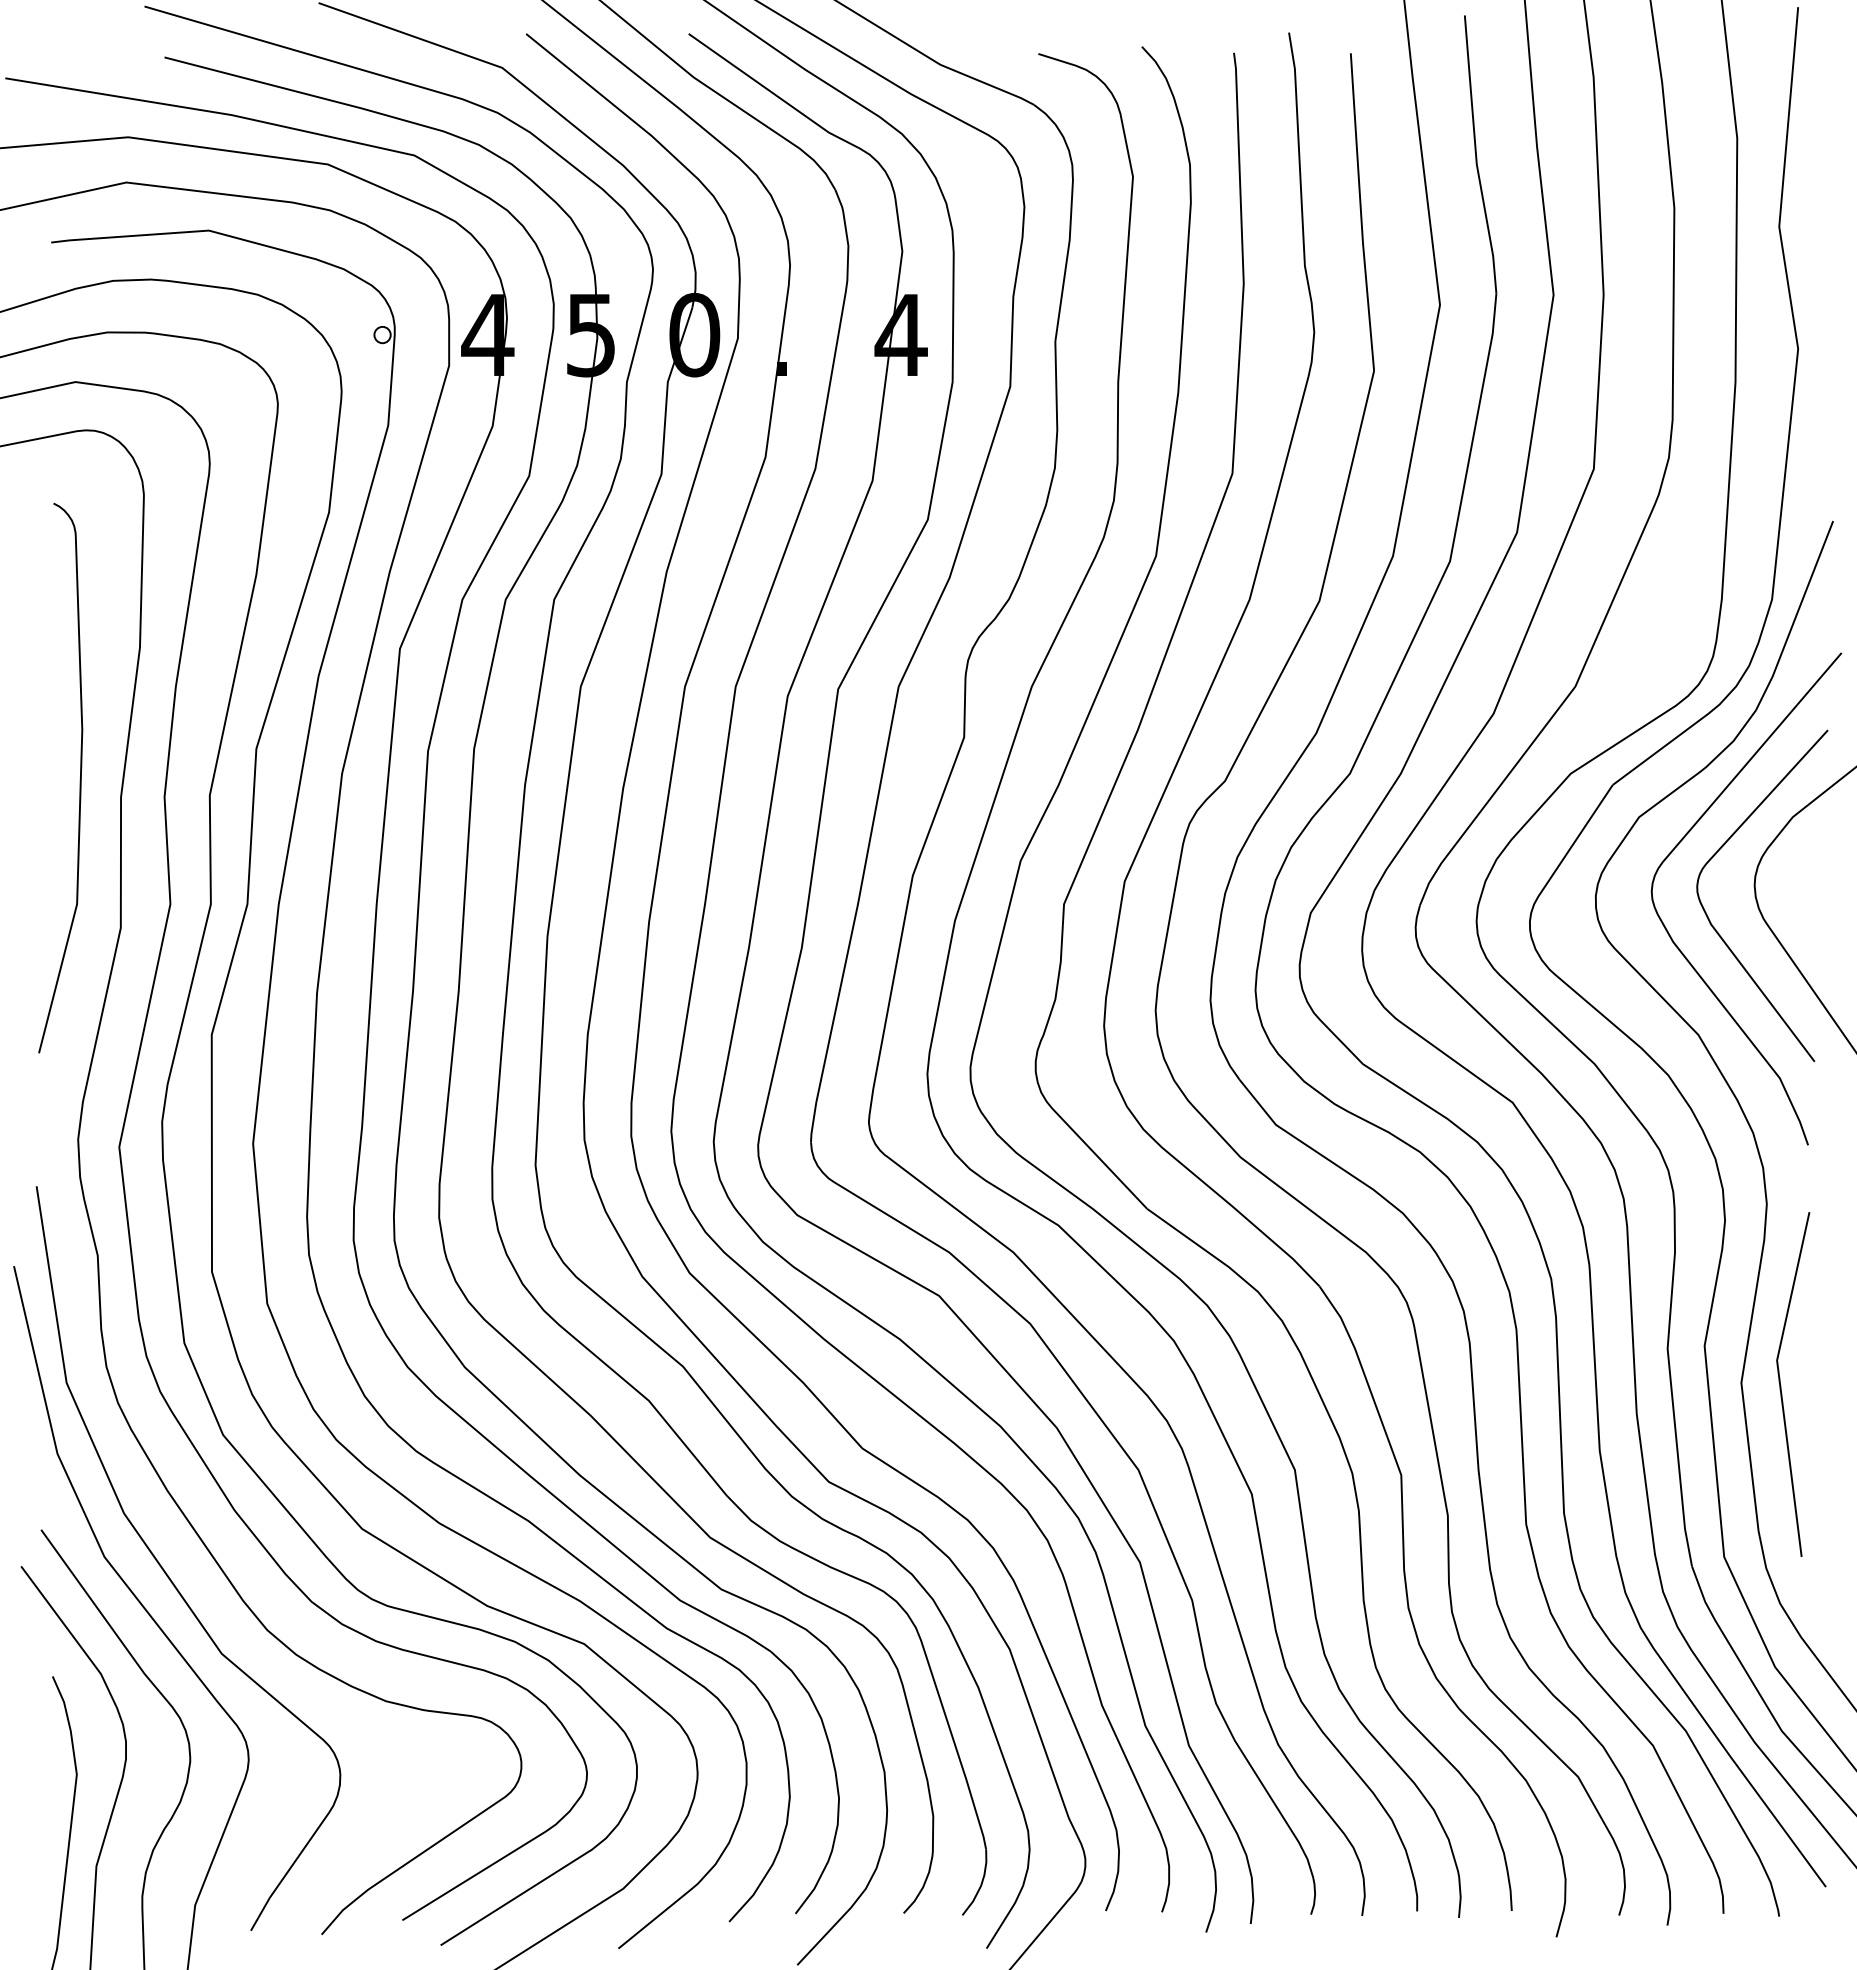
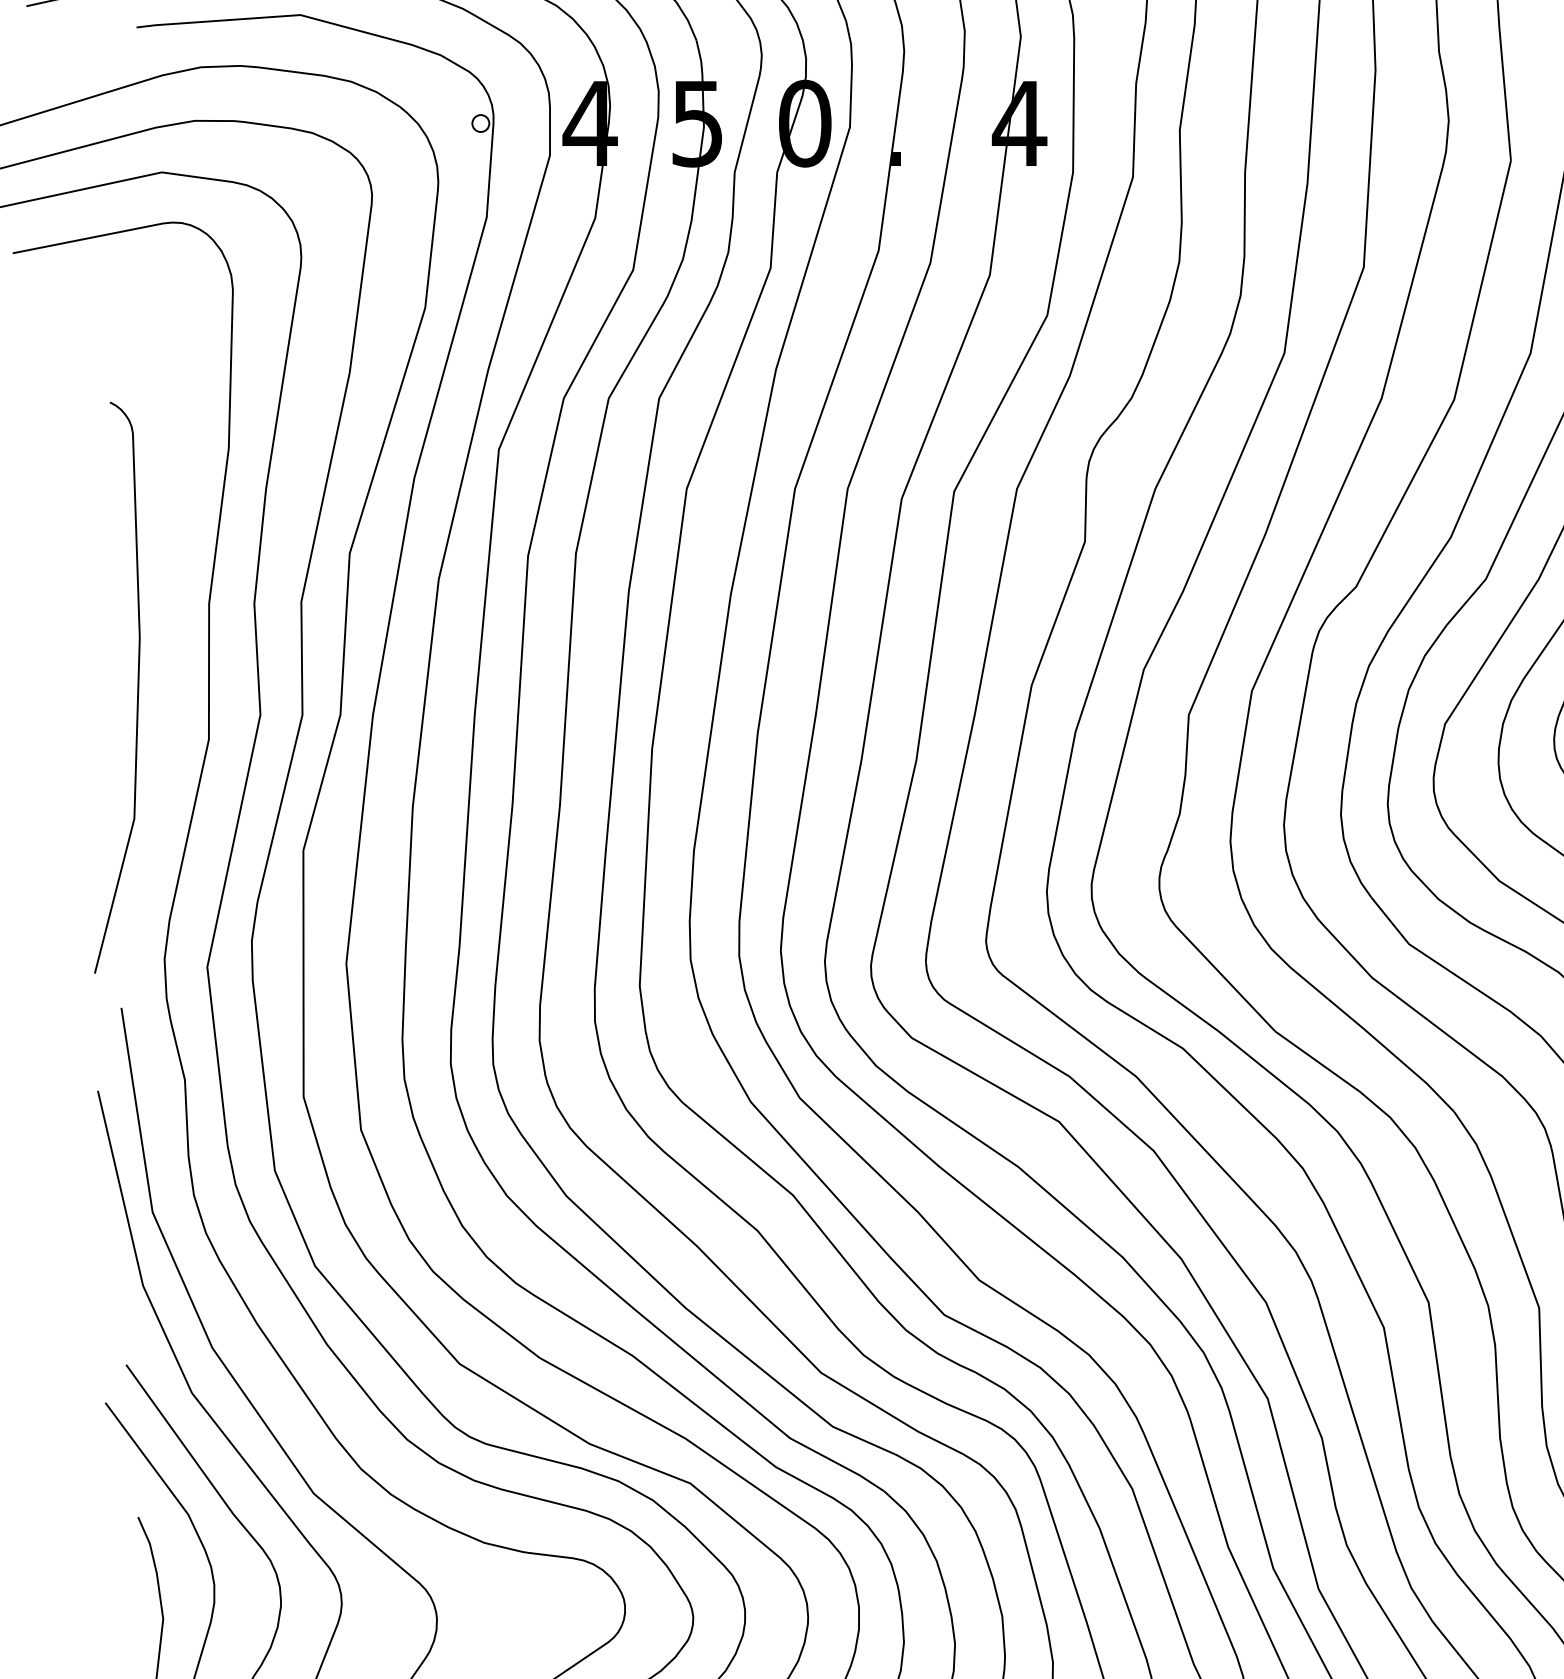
curve: (79, 779) -> (136, 689), moved

